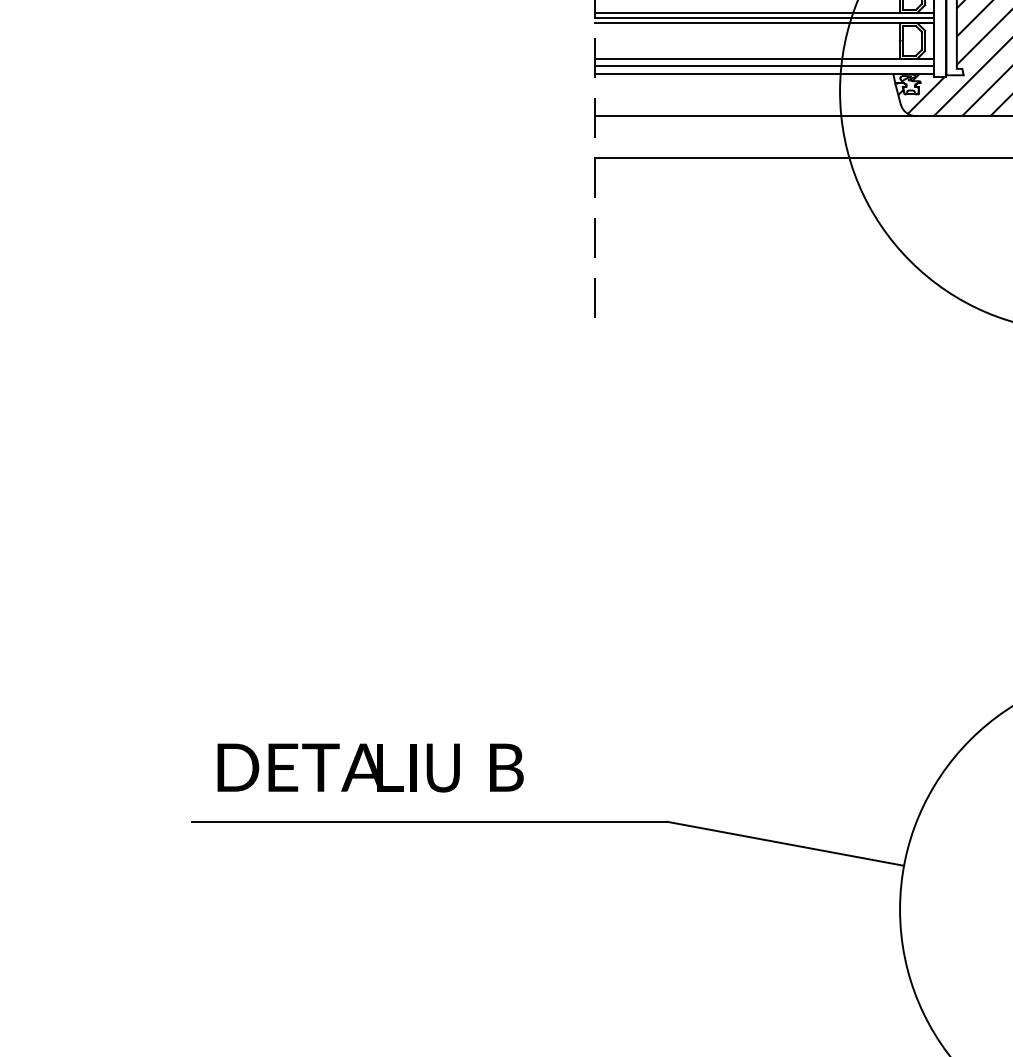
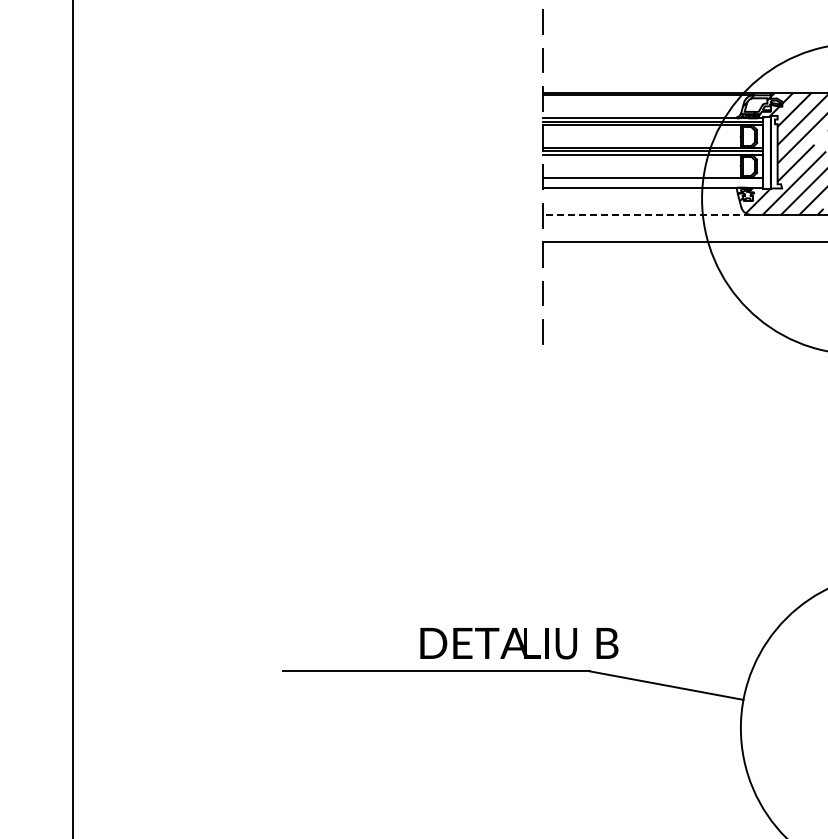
line: (763, 66) -> (652, 182), removed
line: (755, 115) -> (647, 214), solid -> dashed
text: (370, 767) -> (519, 643), moved

